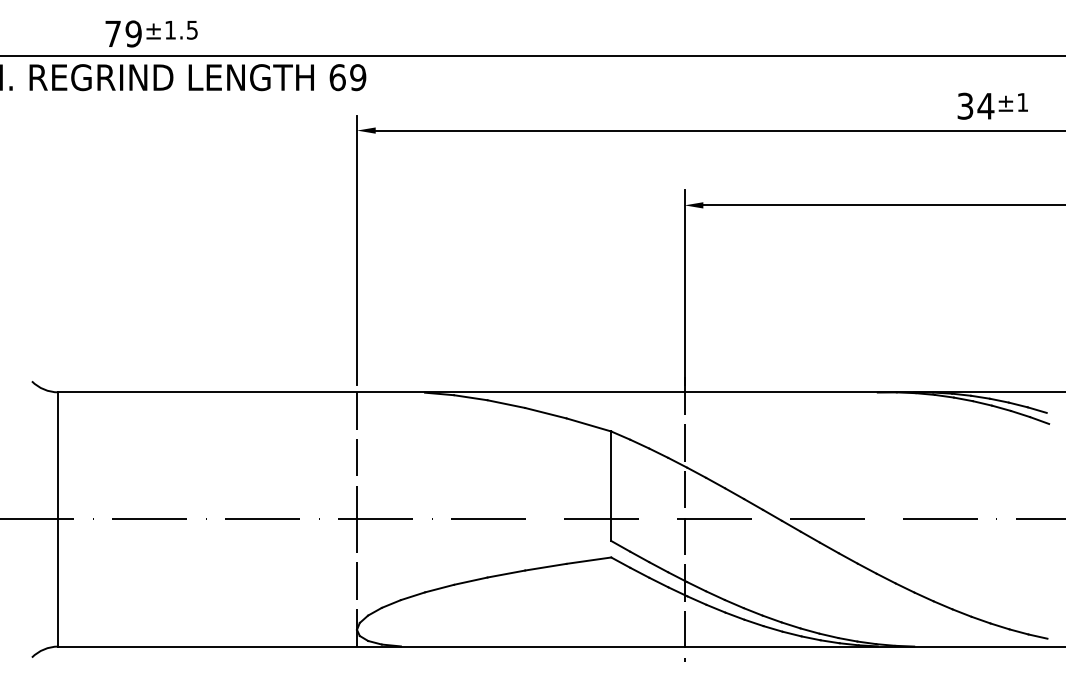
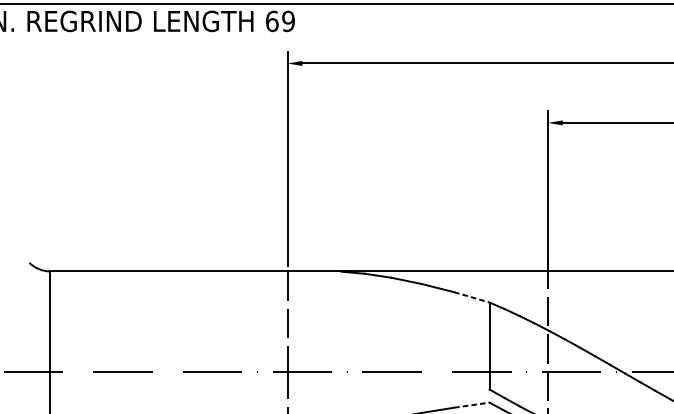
line: (589, 425) -> (472, 297), solid -> dashed
line: (588, 560) -> (471, 405), solid -> dashed

